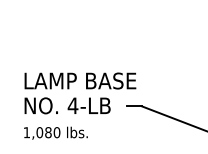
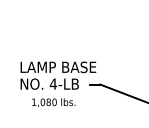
text: (55, 132) -> (53, 102), moved

